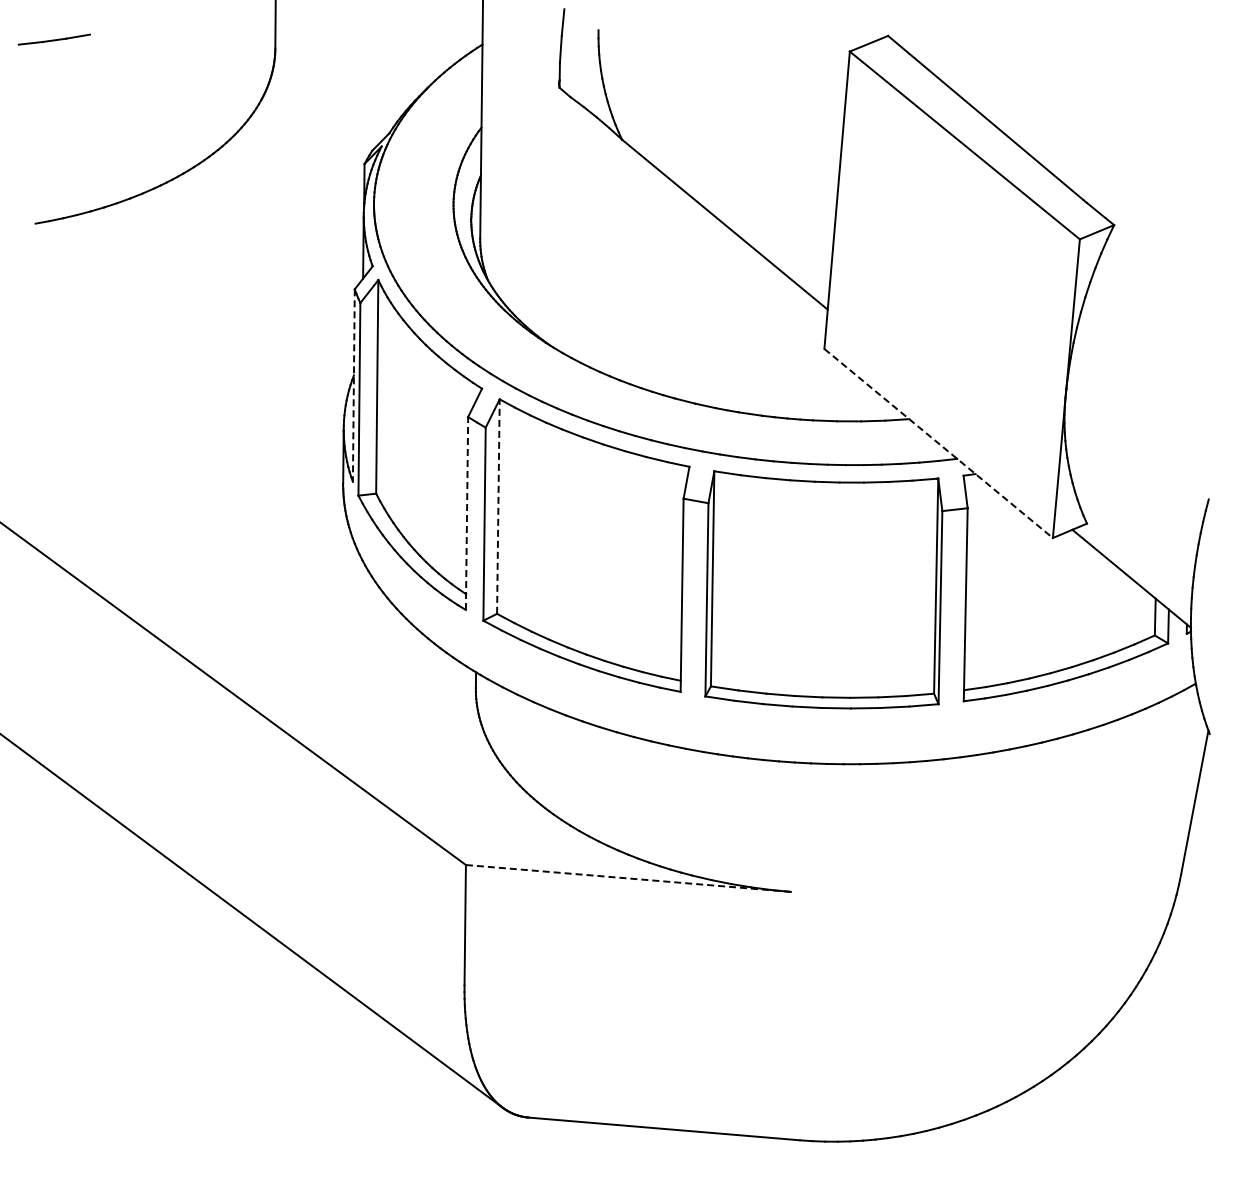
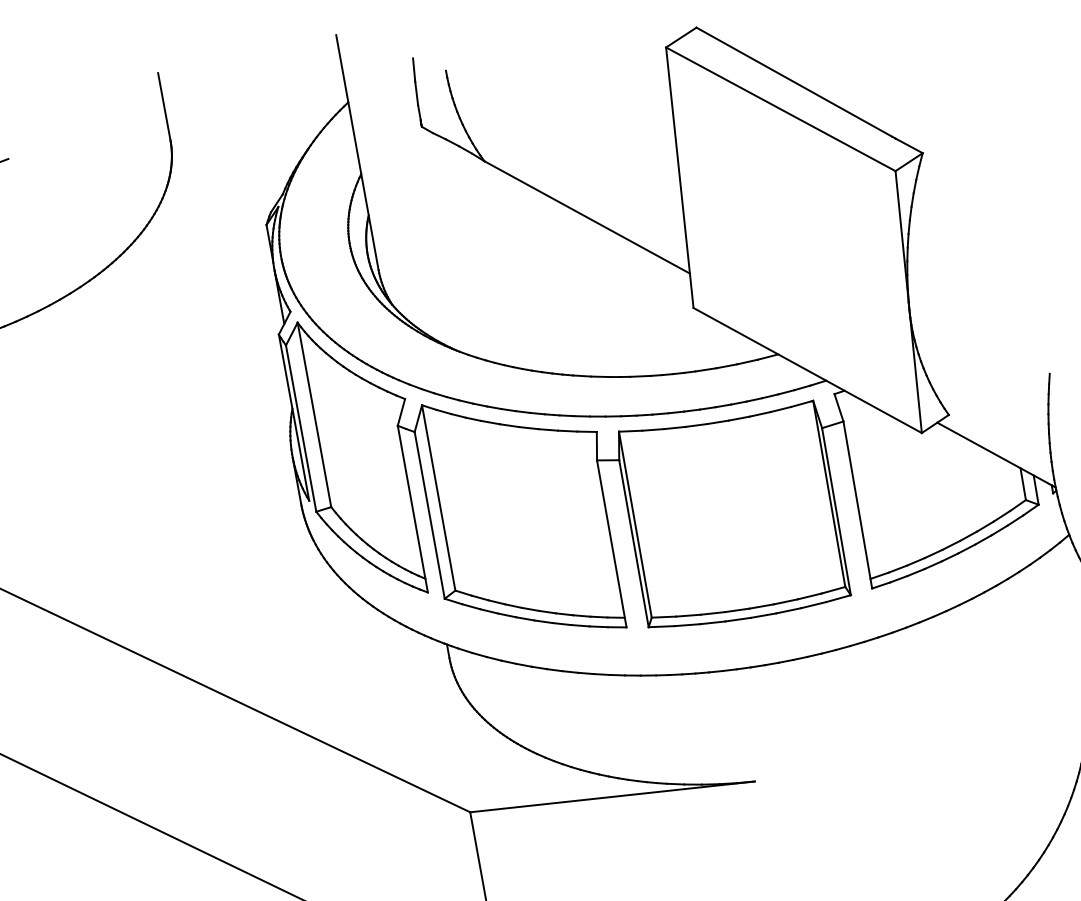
line: (353, 386) -> (293, 418), dashed -> solid
line: (939, 443) -> (808, 370), dashed -> solid
line: (498, 506) -> (438, 497), dashed -> solid
line: (467, 513) -> (413, 509), dashed -> solid
line: (628, 878) -> (612, 796), dashed -> solid

